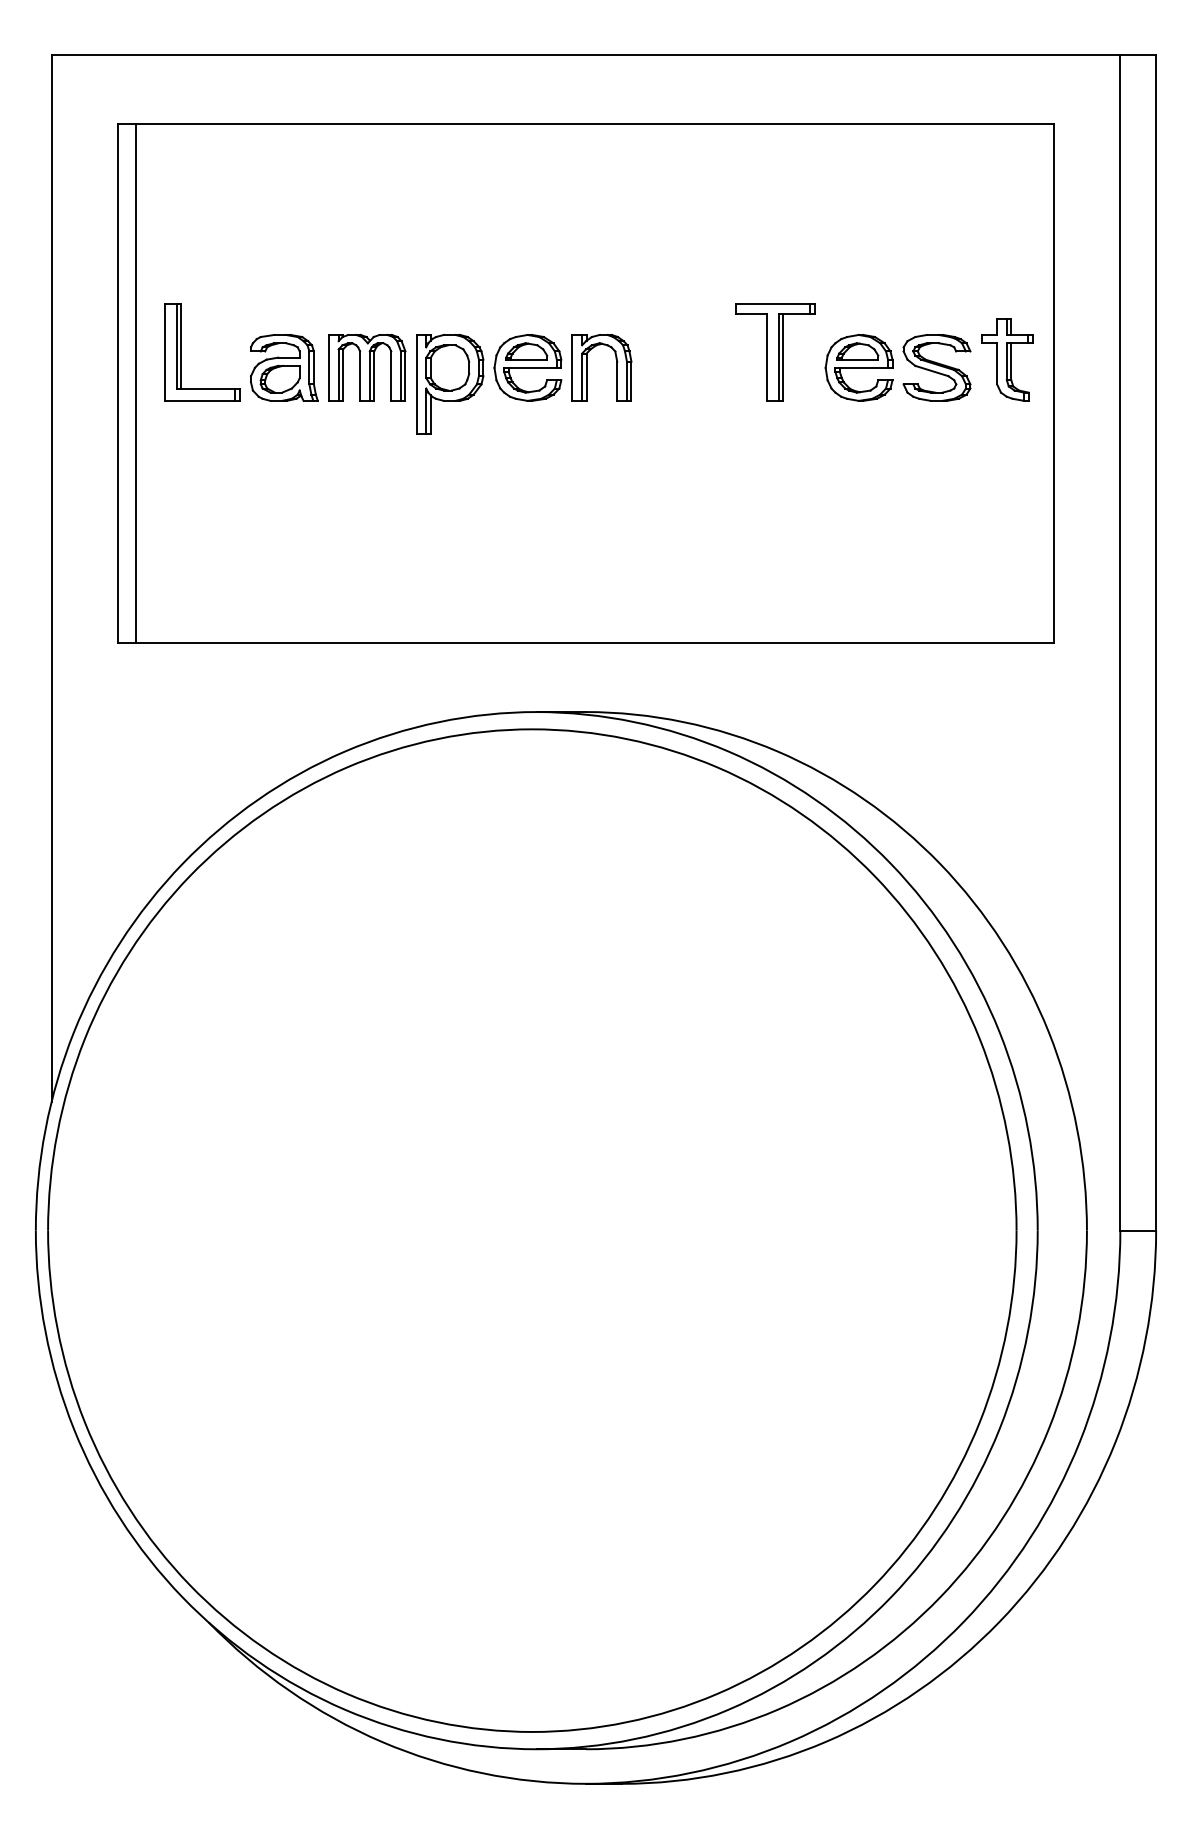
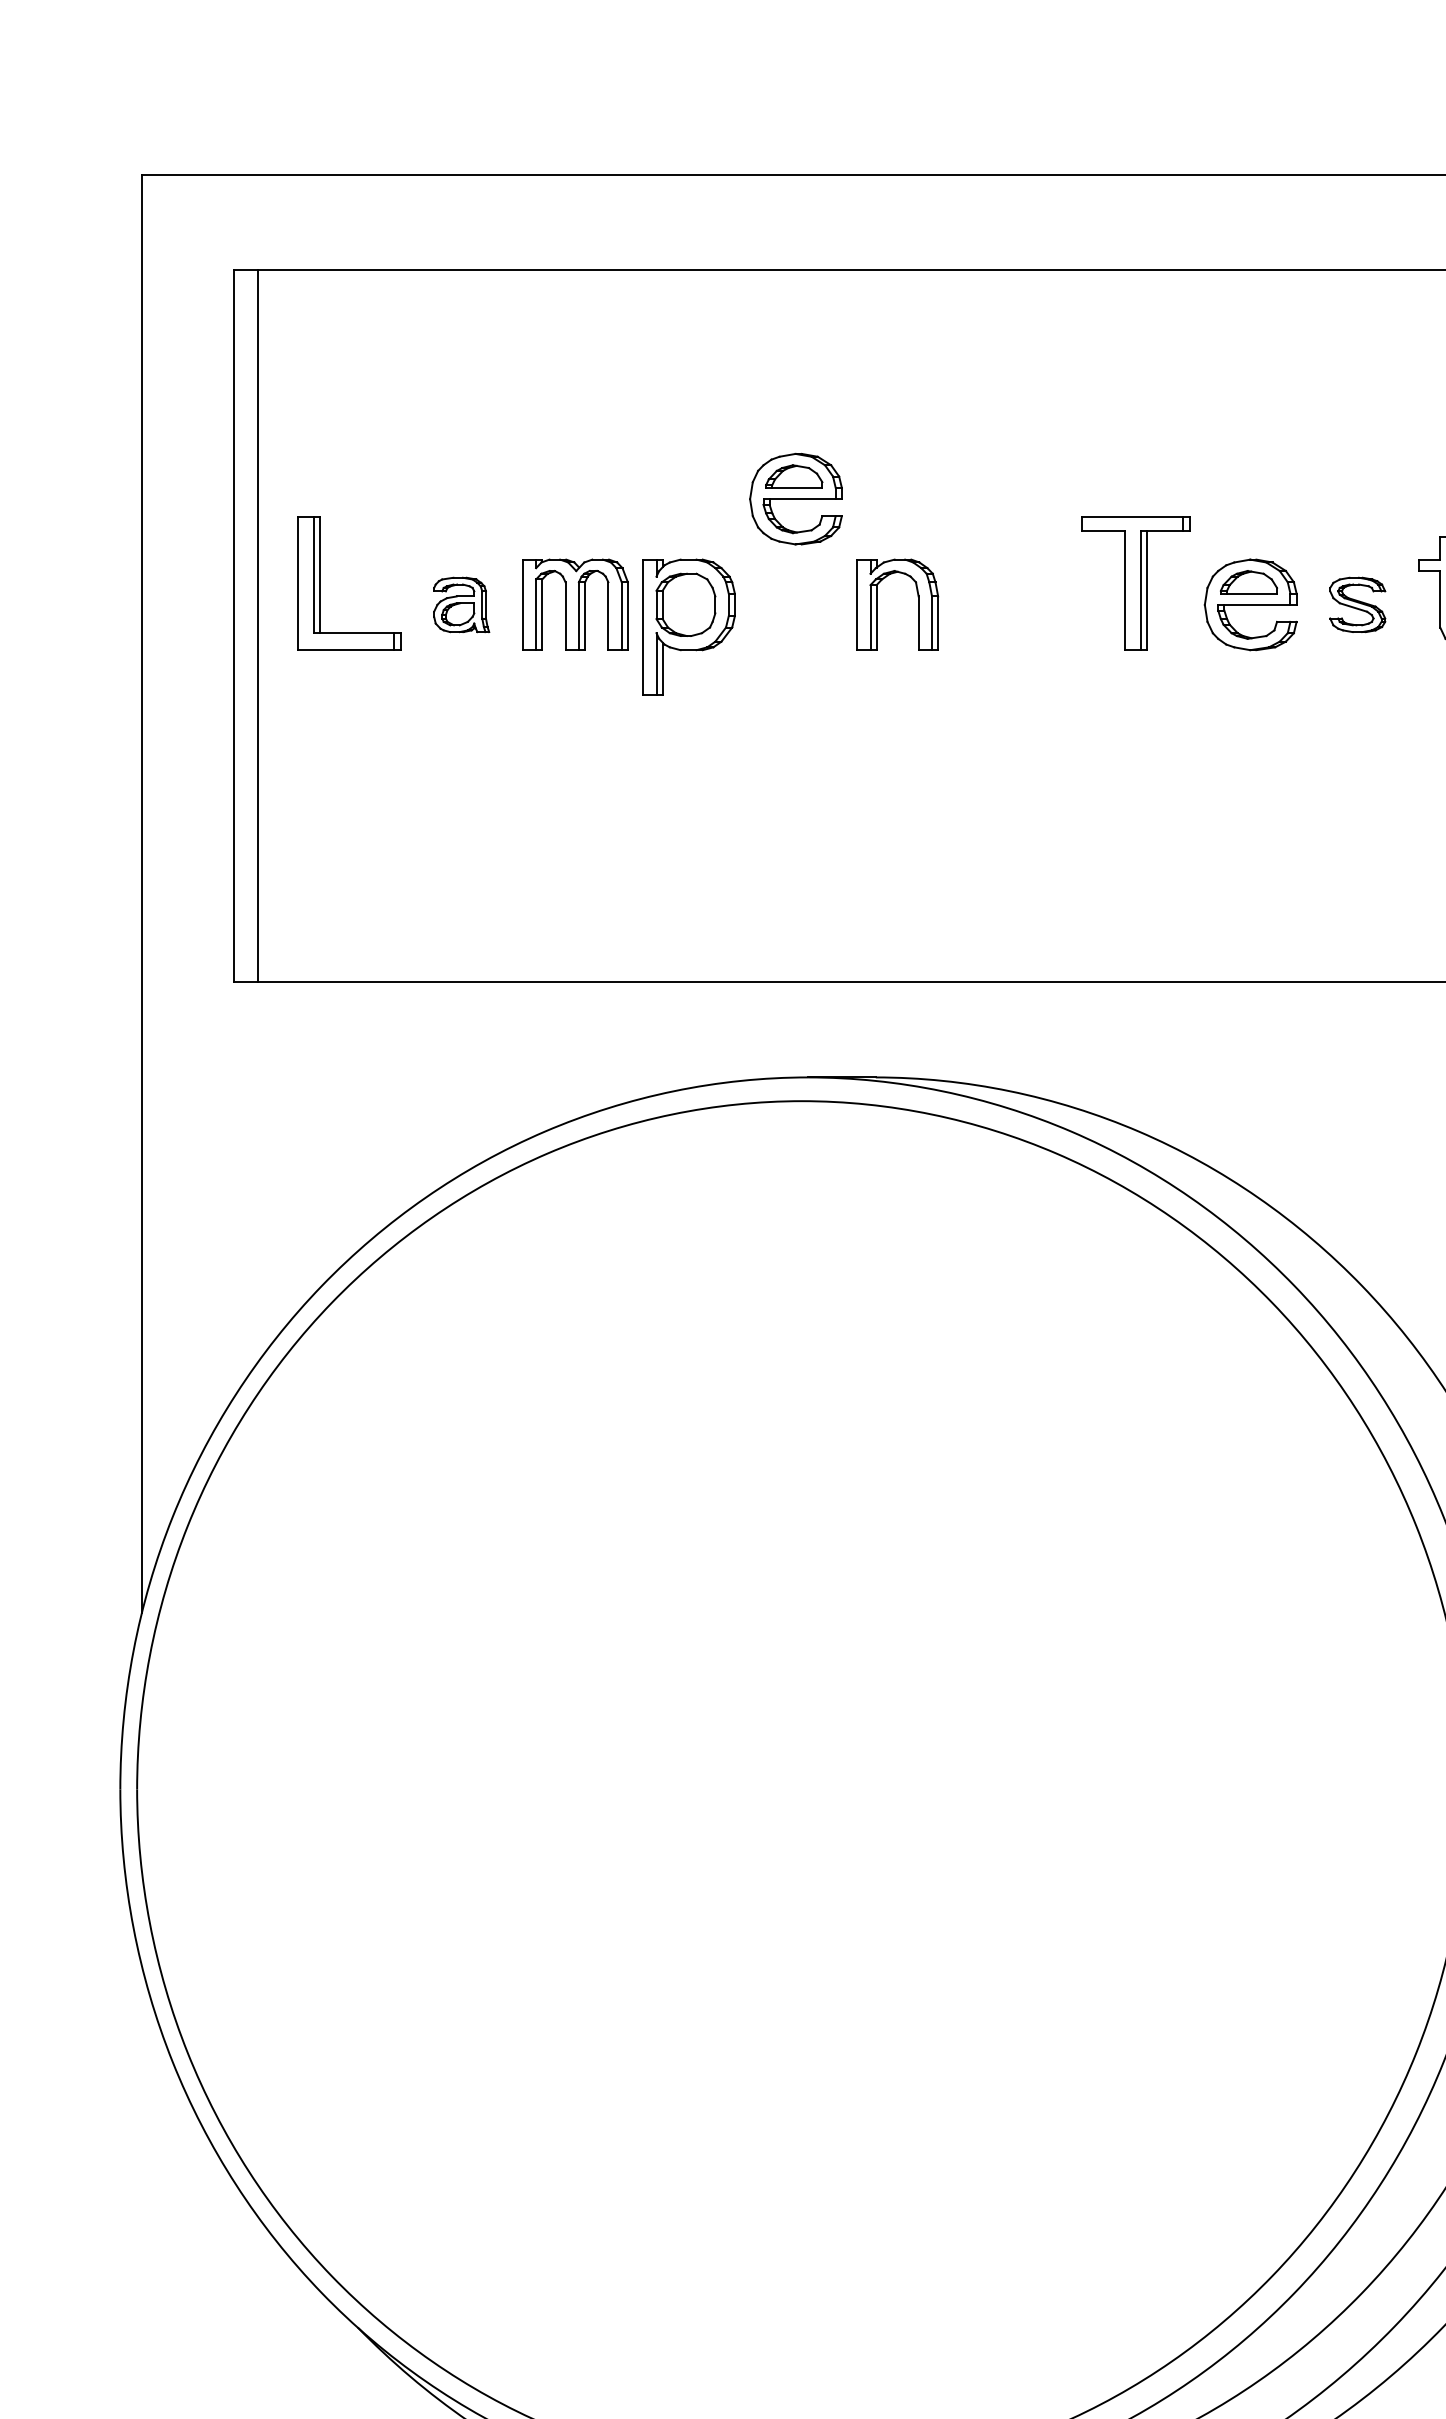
part: (284, 367) -> (461, 604), size x0.6
part: (527, 367) -> (795, 498), moved
part: (936, 367) -> (1357, 604), size x0.6

